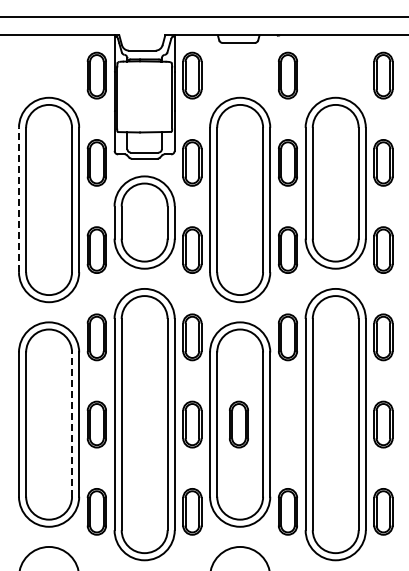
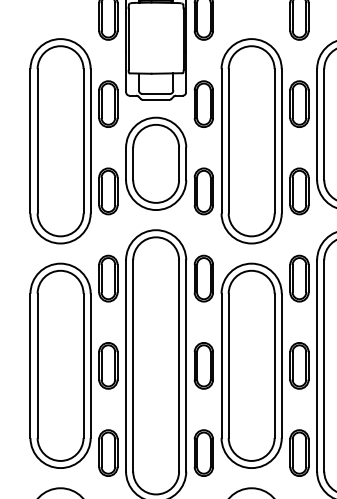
line: (19, 199) -> (30, 140), dashed -> solid
line: (72, 424) -> (83, 365), dashed -> solid
part: (238, 424) -> (298, 365), moved

